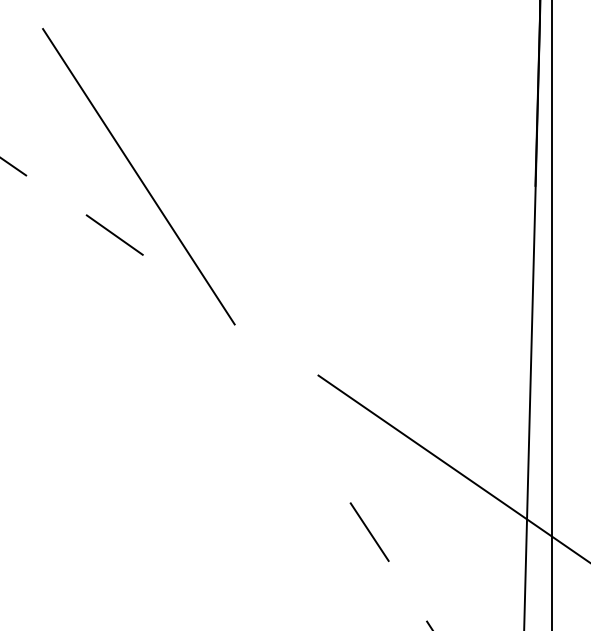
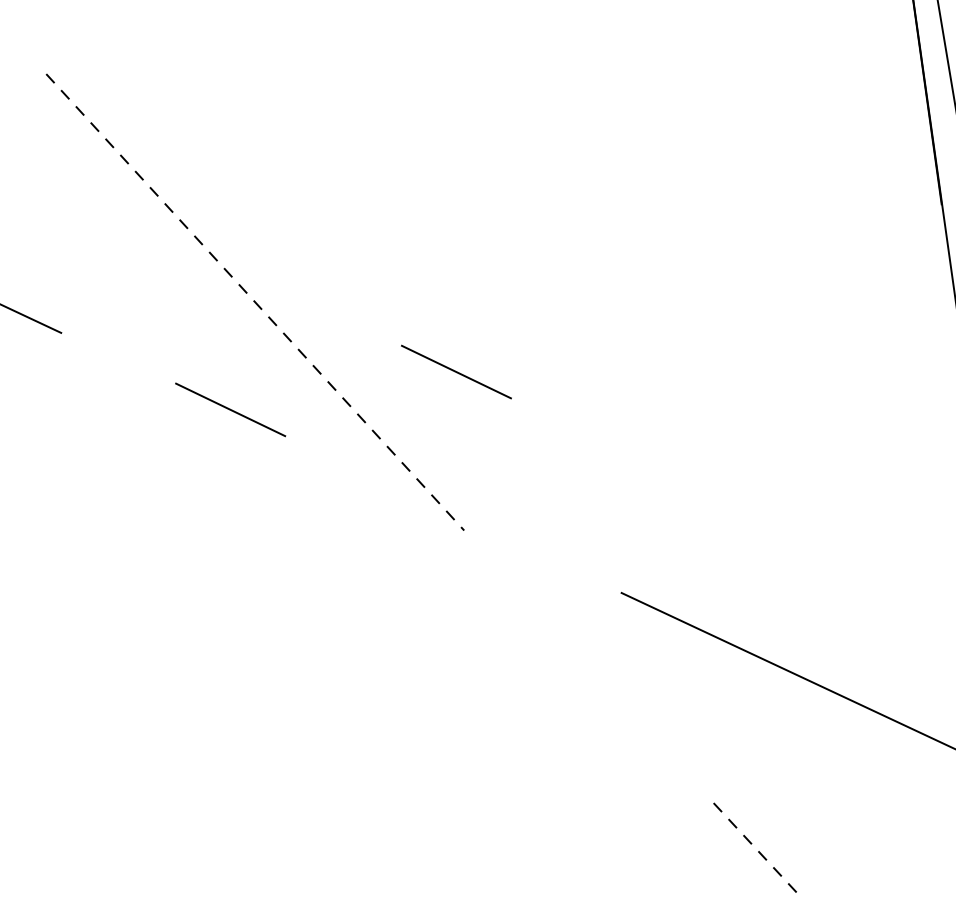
line: (139, 177) -> (256, 303), solid -> dashed
line: (245, 234) -> (455, 371), added
line: (370, 532) -> (757, 848), solid -> dashed

